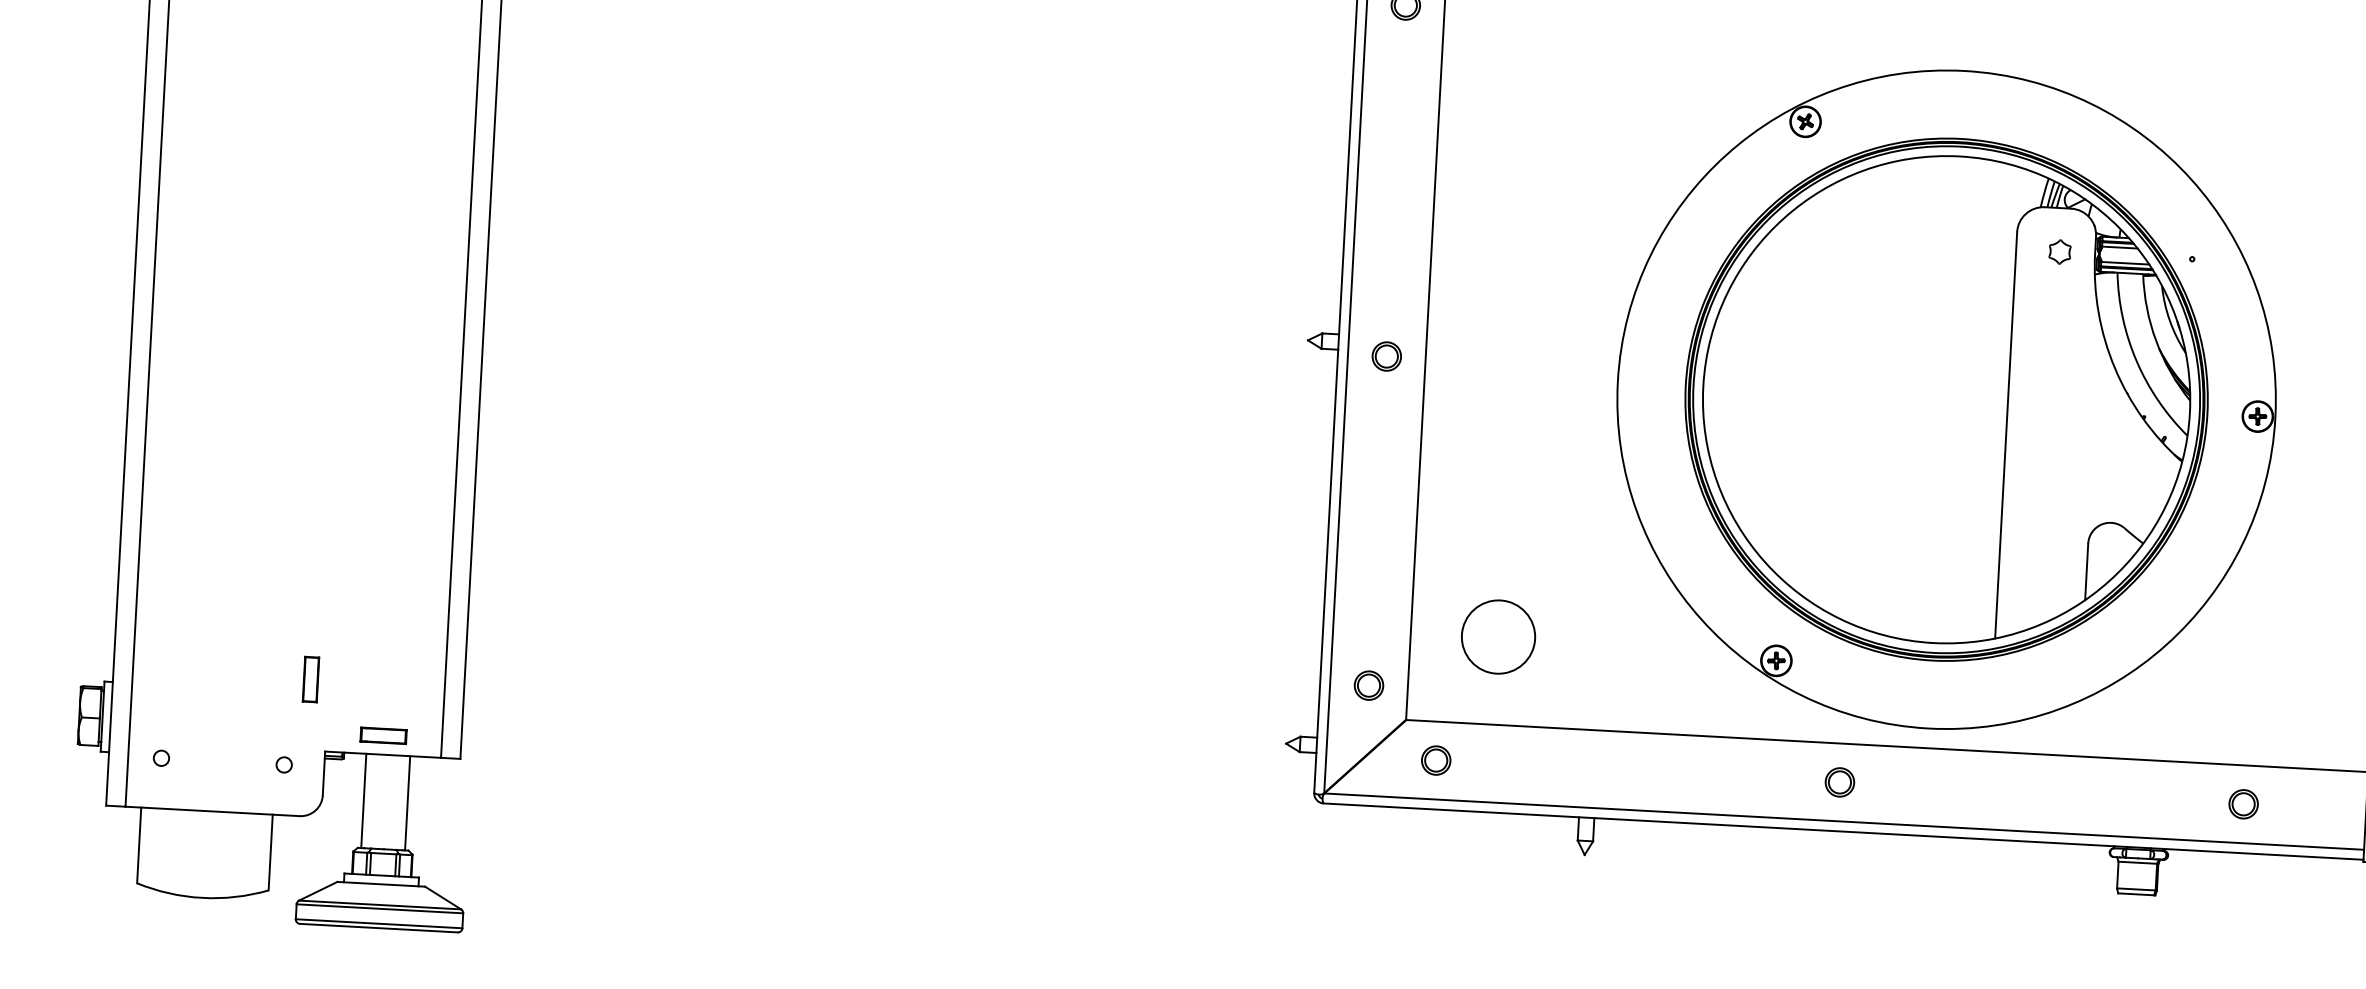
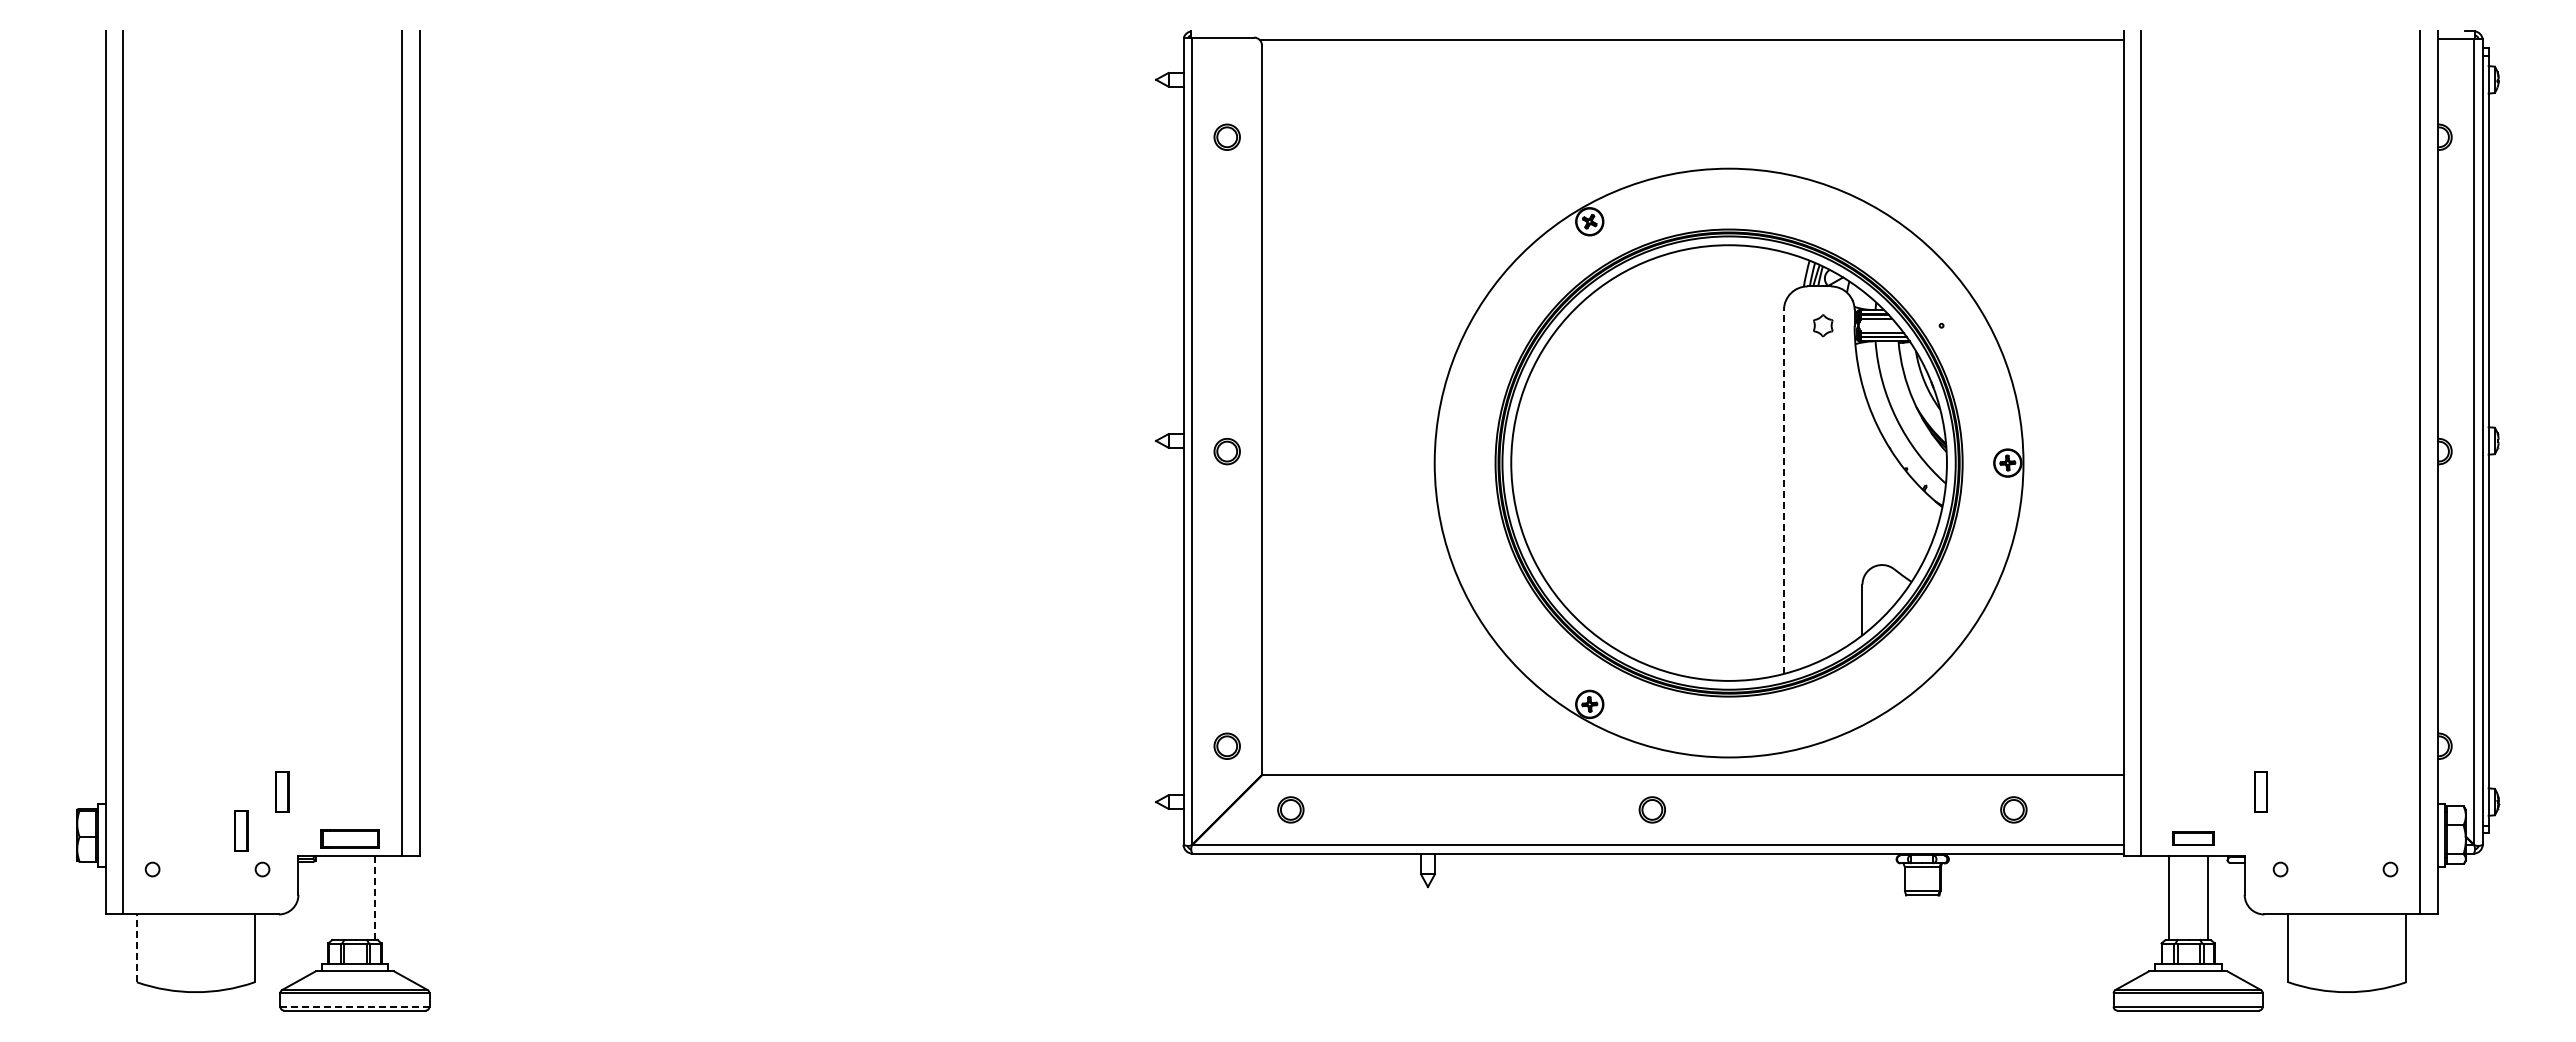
line: (2005, 434) -> (1783, 491), solid -> dashed
circle: (1498, 636) -> (1340, 696), removed
part: (263, 720) -> (241, 830), added
part: (383, 735) -> (349, 838), size x1.4
line: (364, 800) -> (335, 897), removed
line: (407, 802) -> (374, 897), solid -> dashed
line: (138, 845) -> (136, 948), solid -> dashed
line: (378, 923) -> (354, 1006), solid -> dashed

